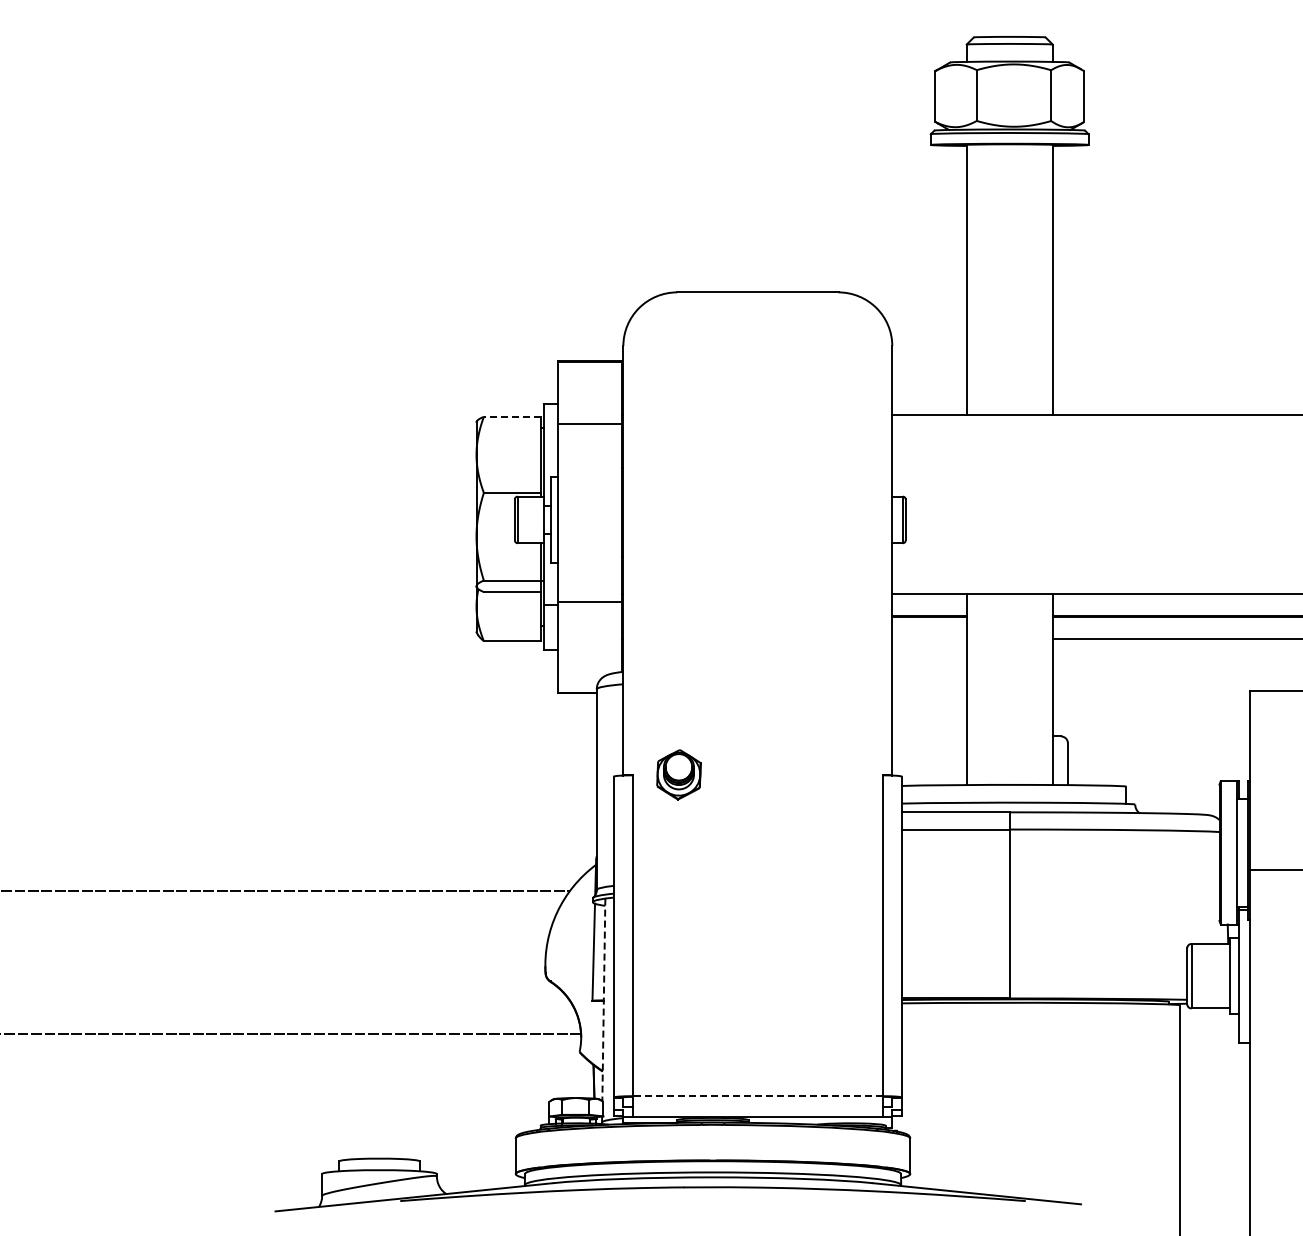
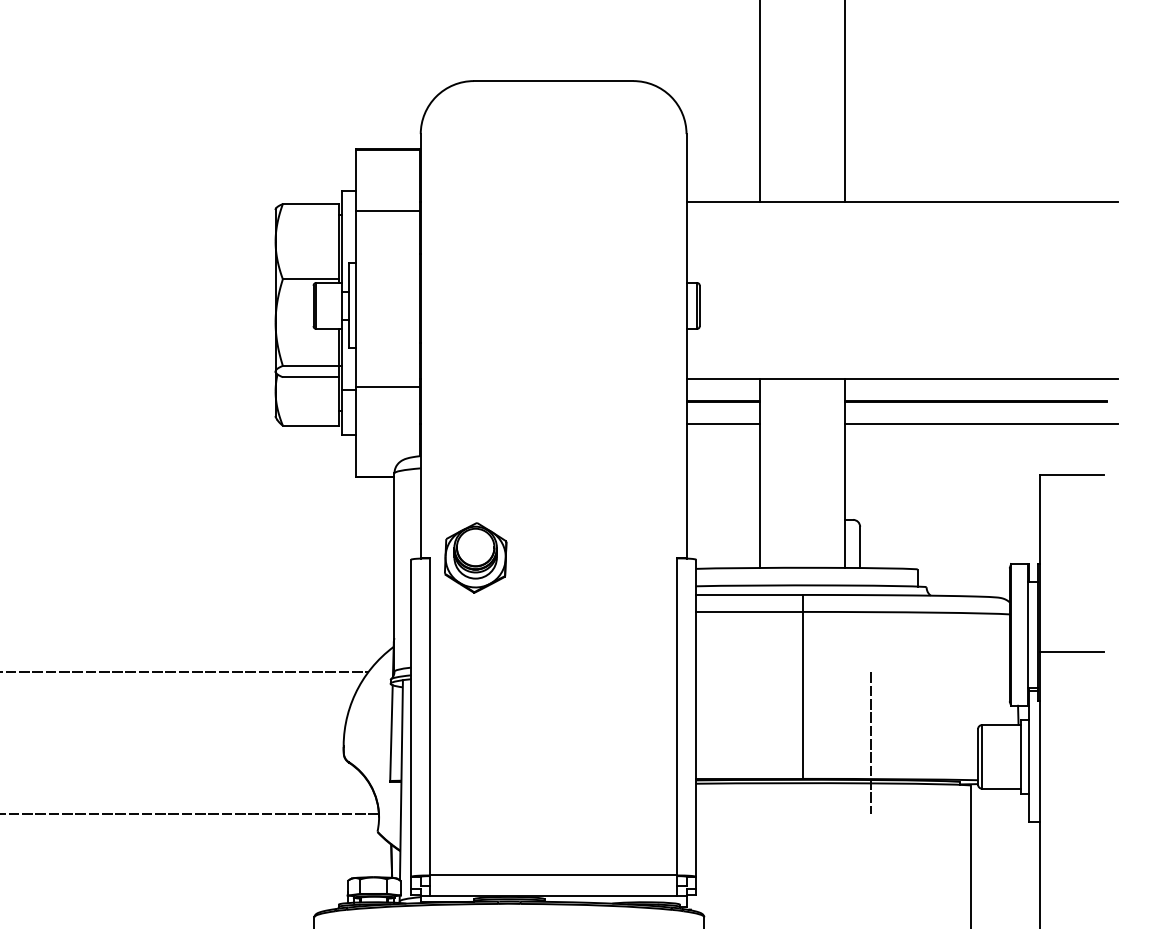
line: (511, 416) -> (310, 203), dashed -> solid
line: (929, 639) -> (723, 424), added
part: (678, 774) -> (475, 557), size x1.43
line: (1079, 962) -> (871, 743), added
line: (603, 1000) -> (401, 780), dashed -> solid
line: (757, 1096) -> (553, 875), dashed -> solid

